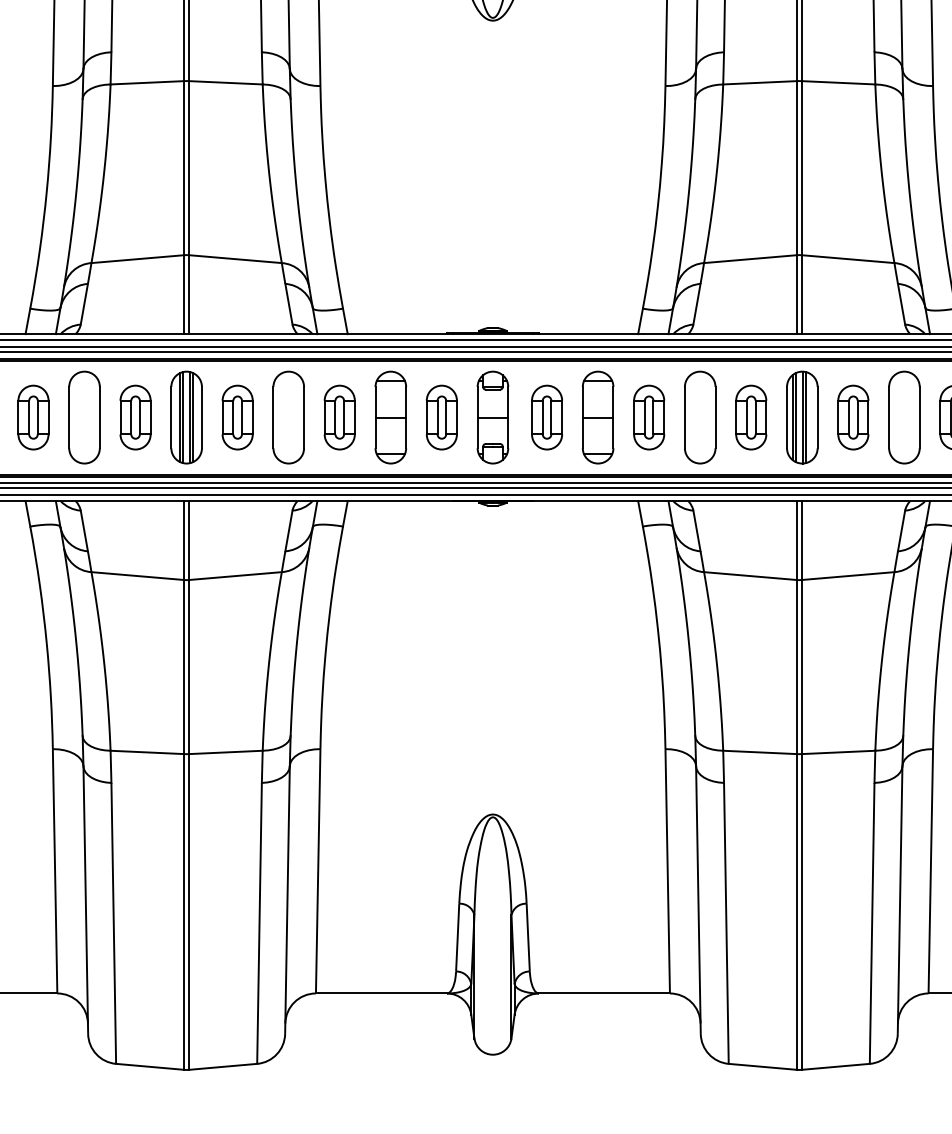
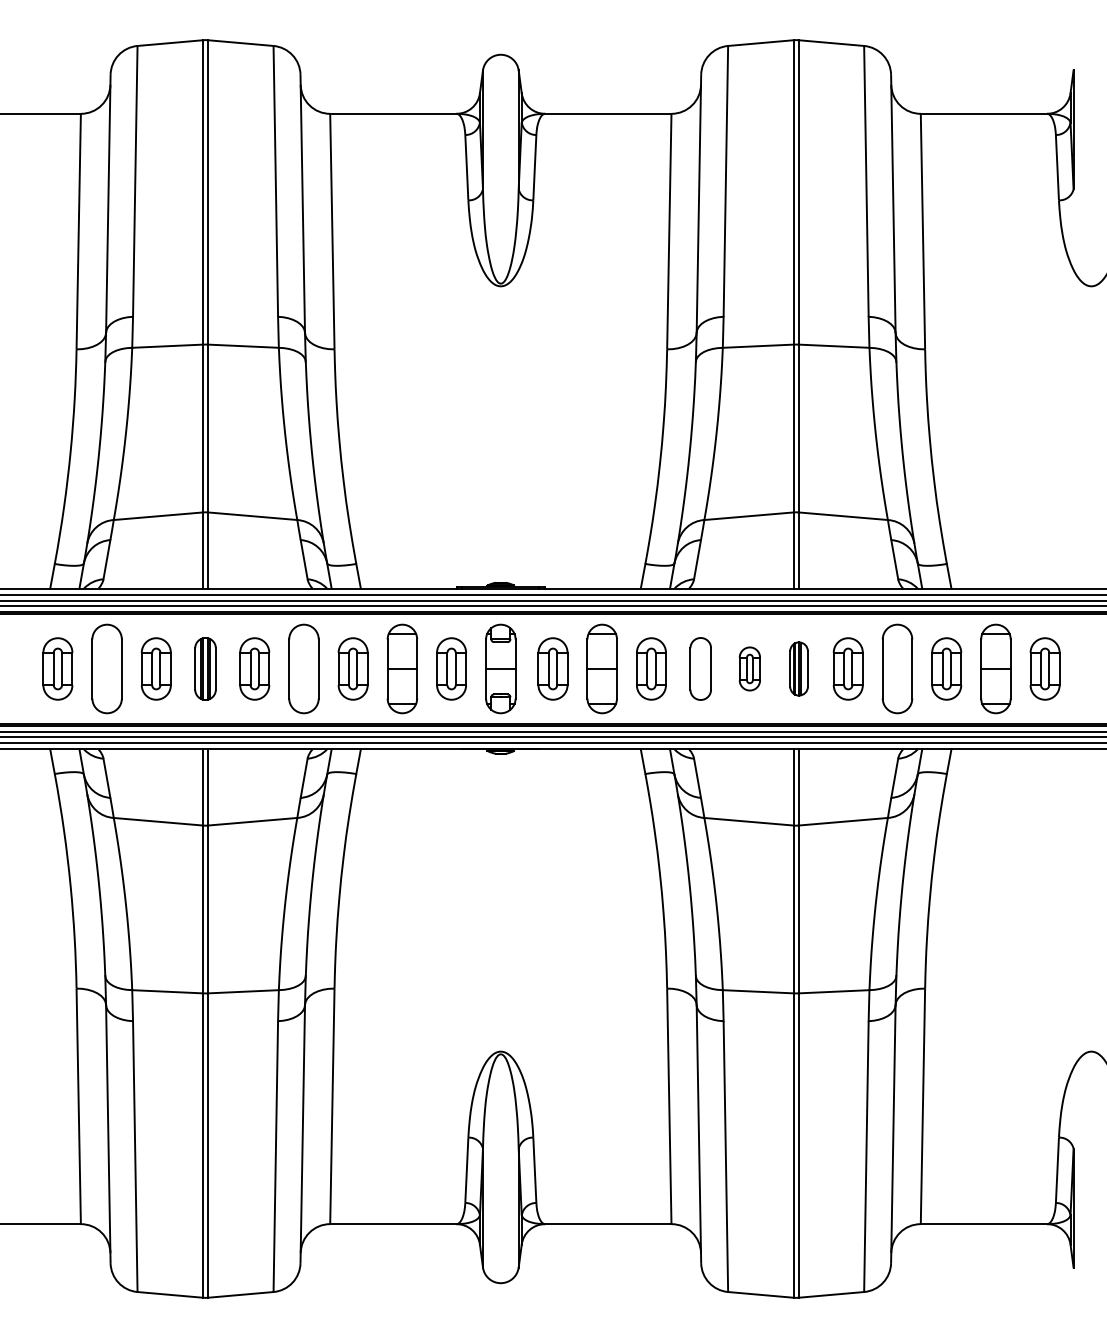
part: (186, 417) -> (205, 668), size x0.7
part: (700, 417) -> (700, 668), size x0.7
part: (750, 417) -> (749, 668), size x0.7
part: (801, 417) -> (798, 668), size x0.6

